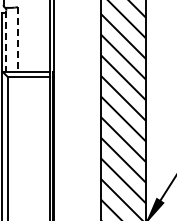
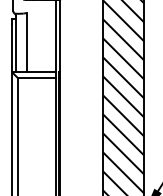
line: (17, 39) -> (26, 42), dashed -> solid
line: (6, 41) -> (16, 44), dashed -> solid

